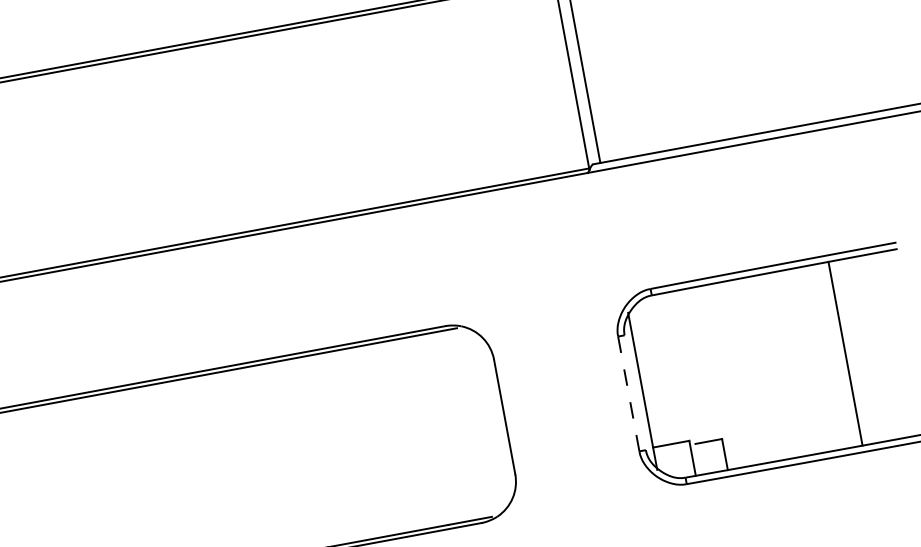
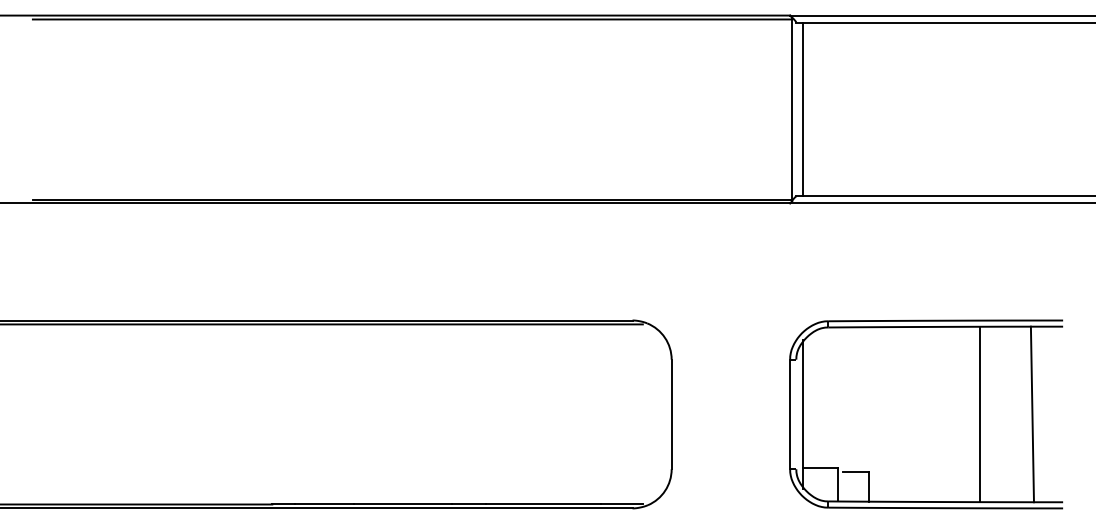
line: (881, 347) -> (1031, 414), added
line: (845, 353) -> (980, 414), moved
line: (629, 393) -> (790, 414), dashed -> solid

